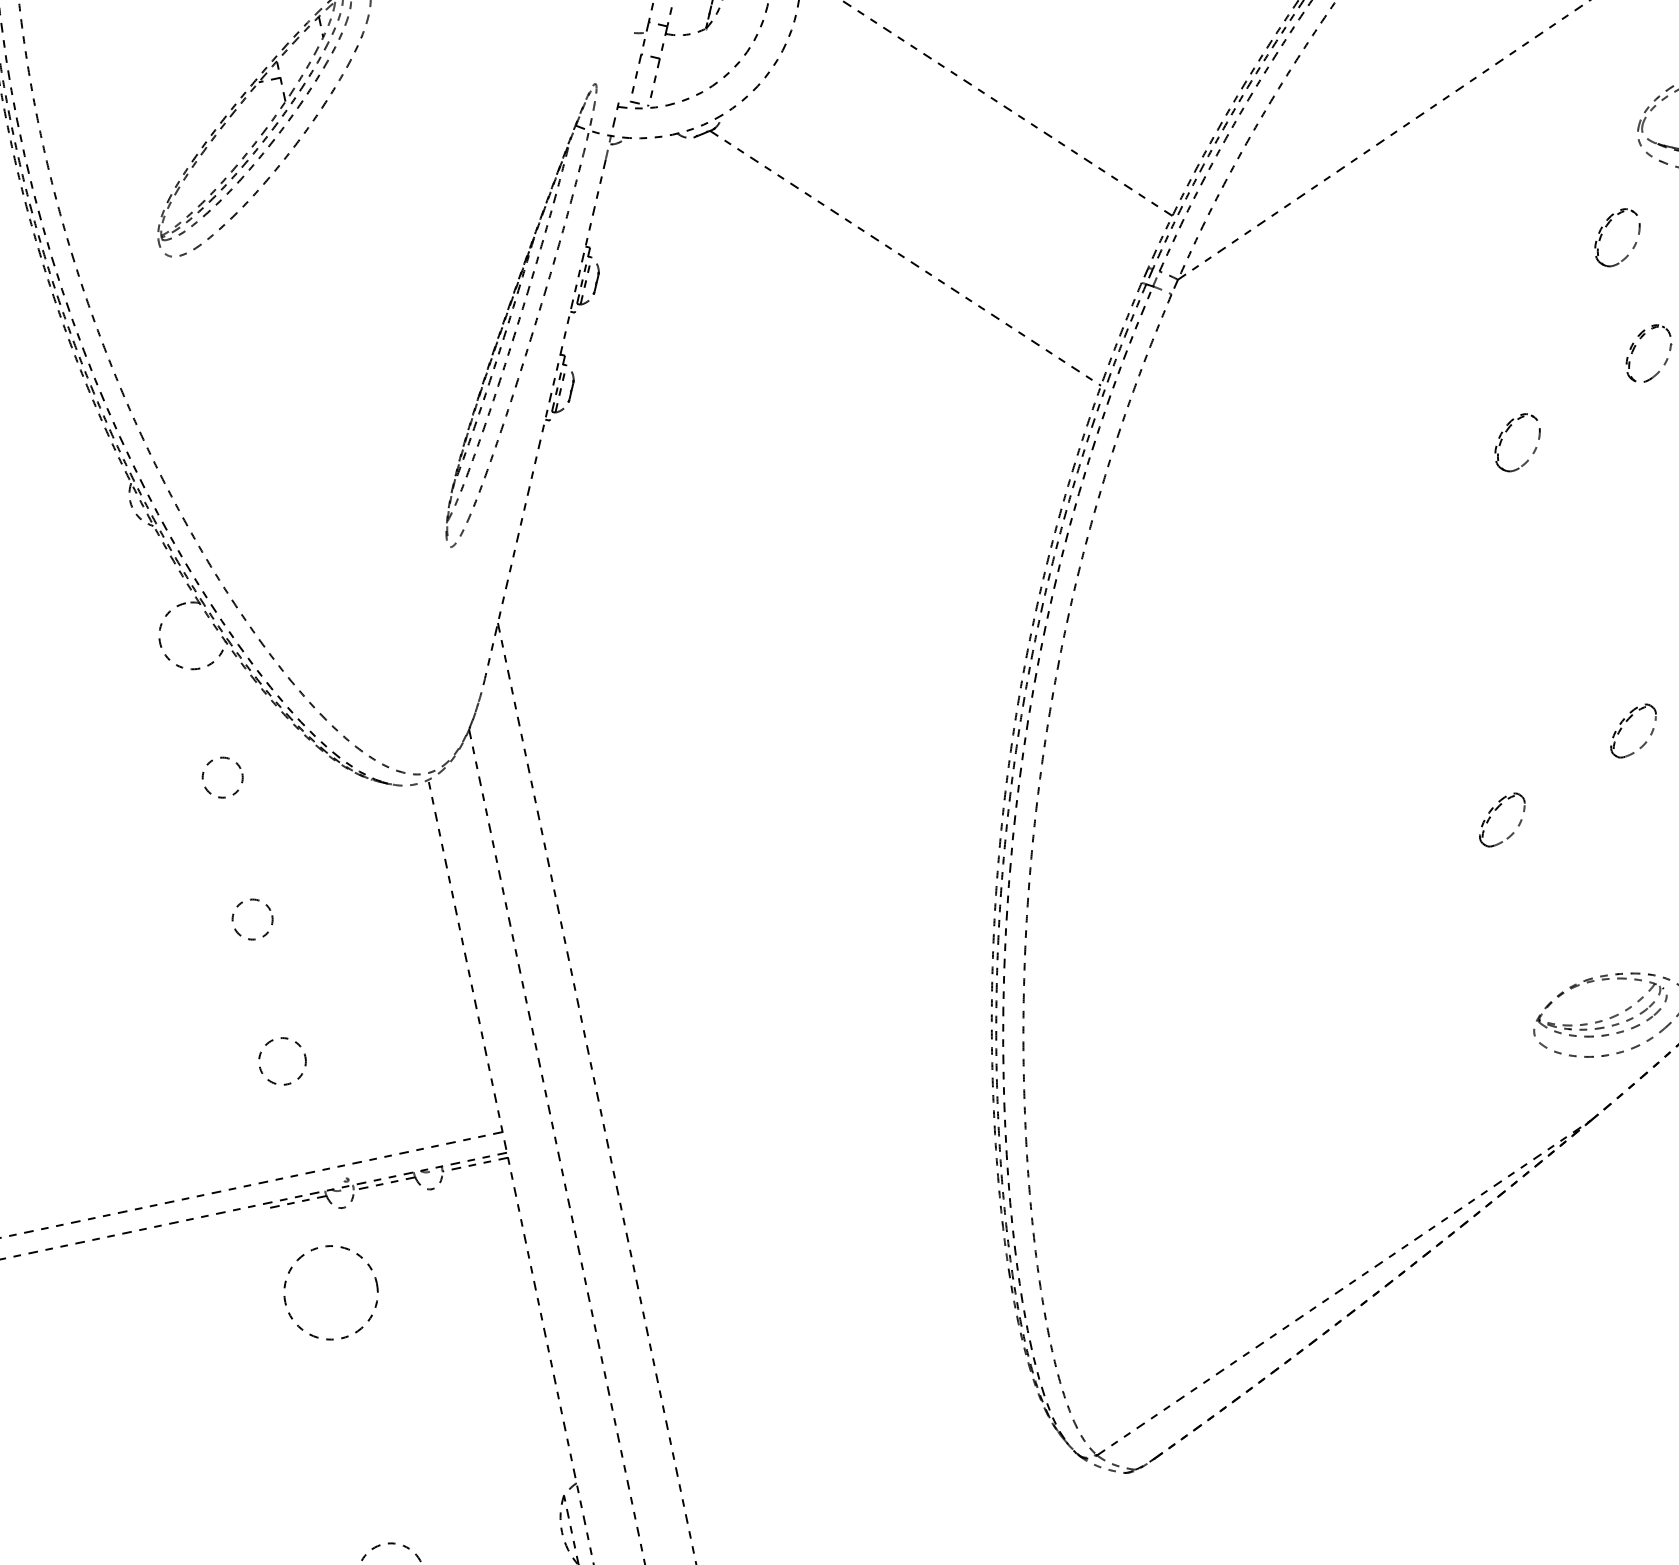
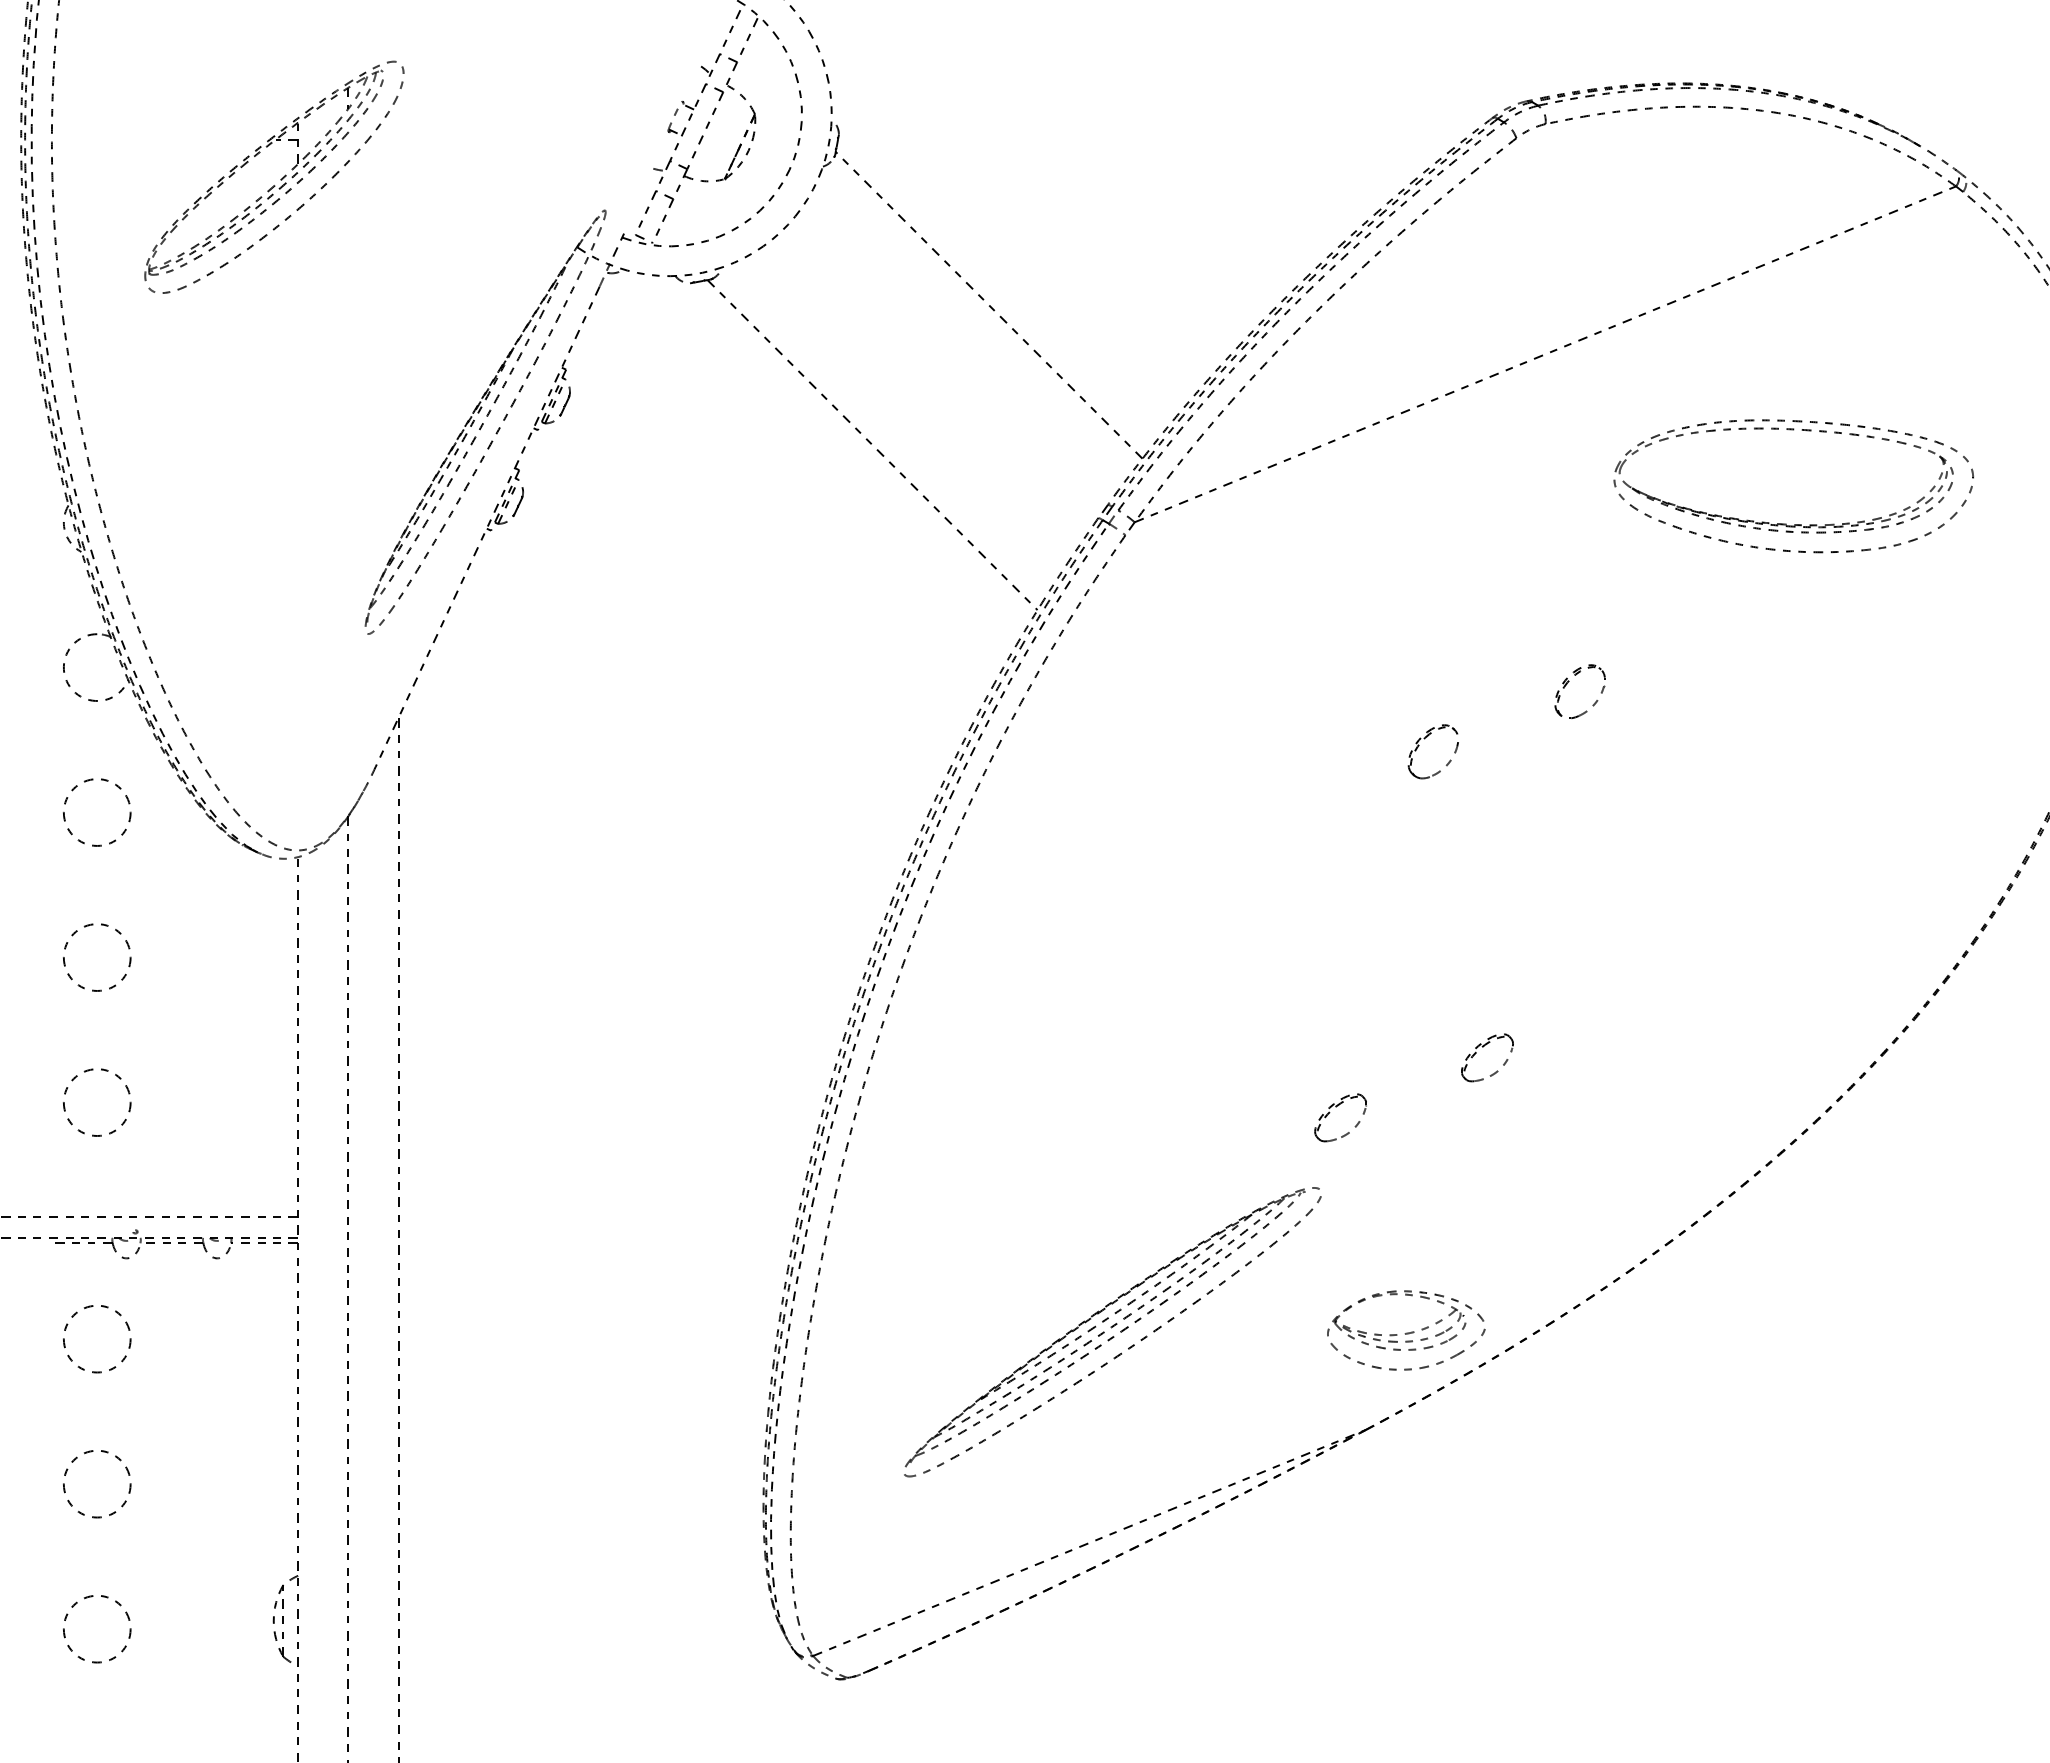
part: (1602, 234) -> (1559, 565), removed
circle: (222, 777) -> (97, 812), size x1.67
circle: (252, 919) -> (97, 957), size x1.67
circle: (282, 1061) -> (97, 1102), size x1.43
part: (1323, 1077) -> (1112, 1332), added
circle: (331, 1293) -> (97, 1339), size x0.71
circle: (361, 1435) -> (97, 1484), added

